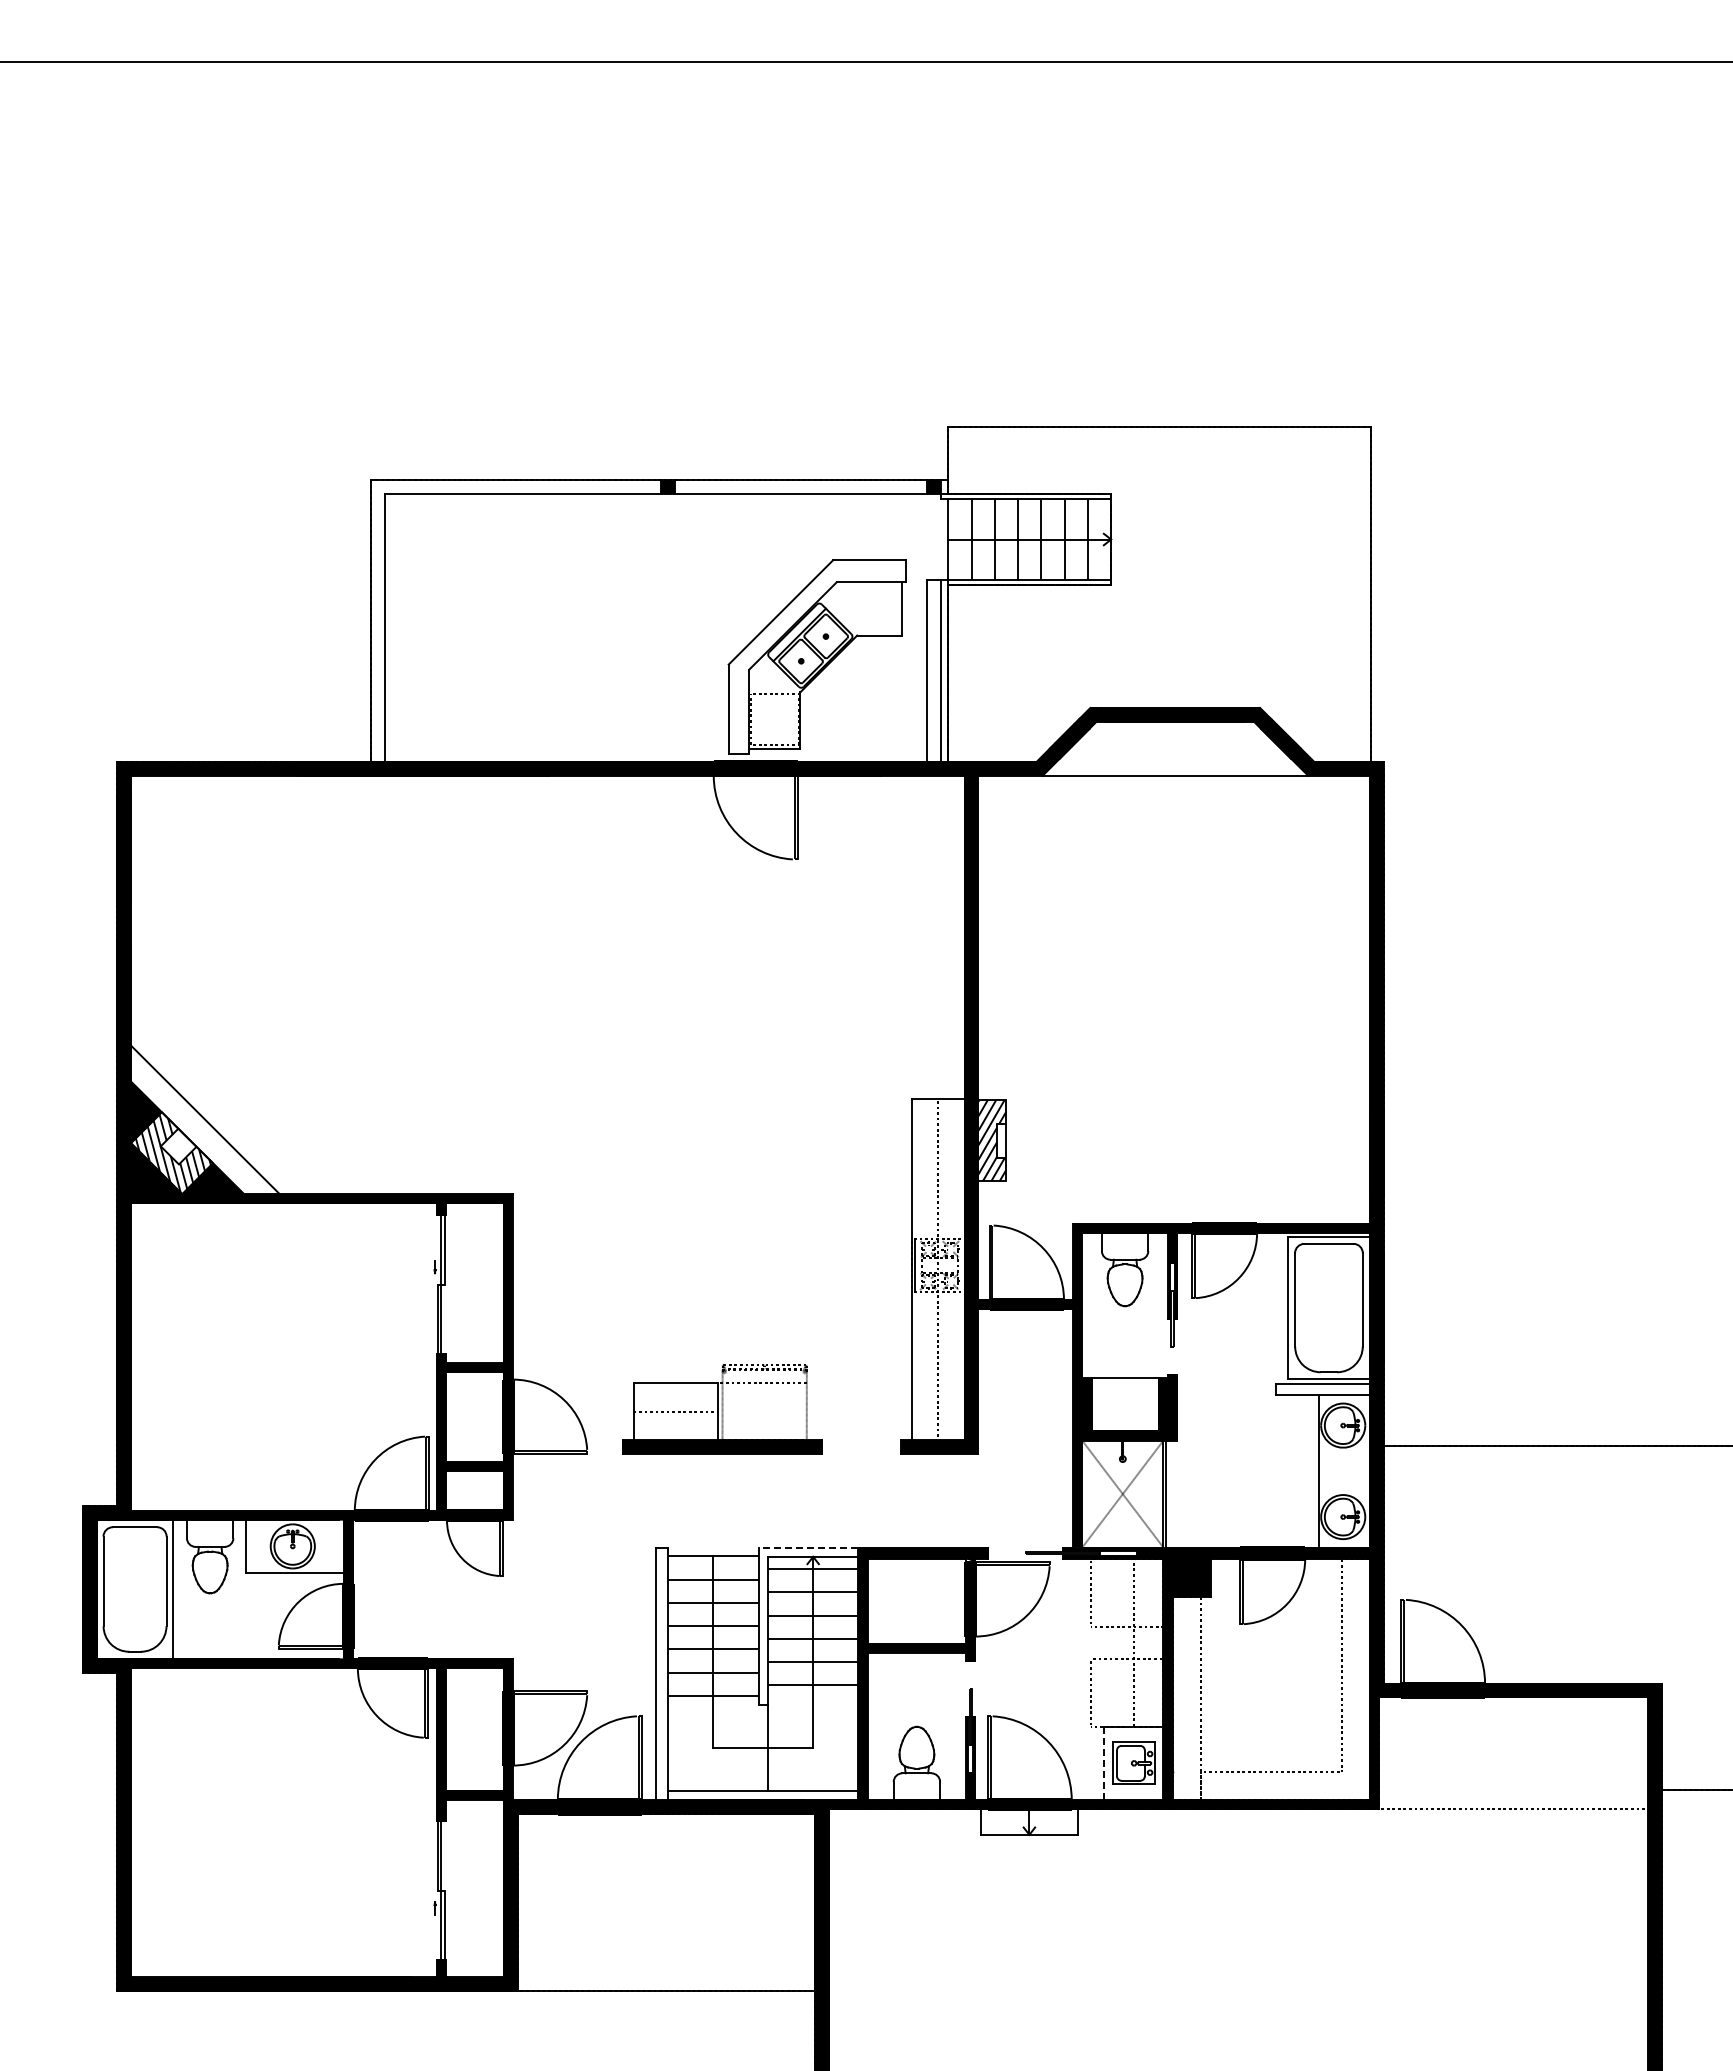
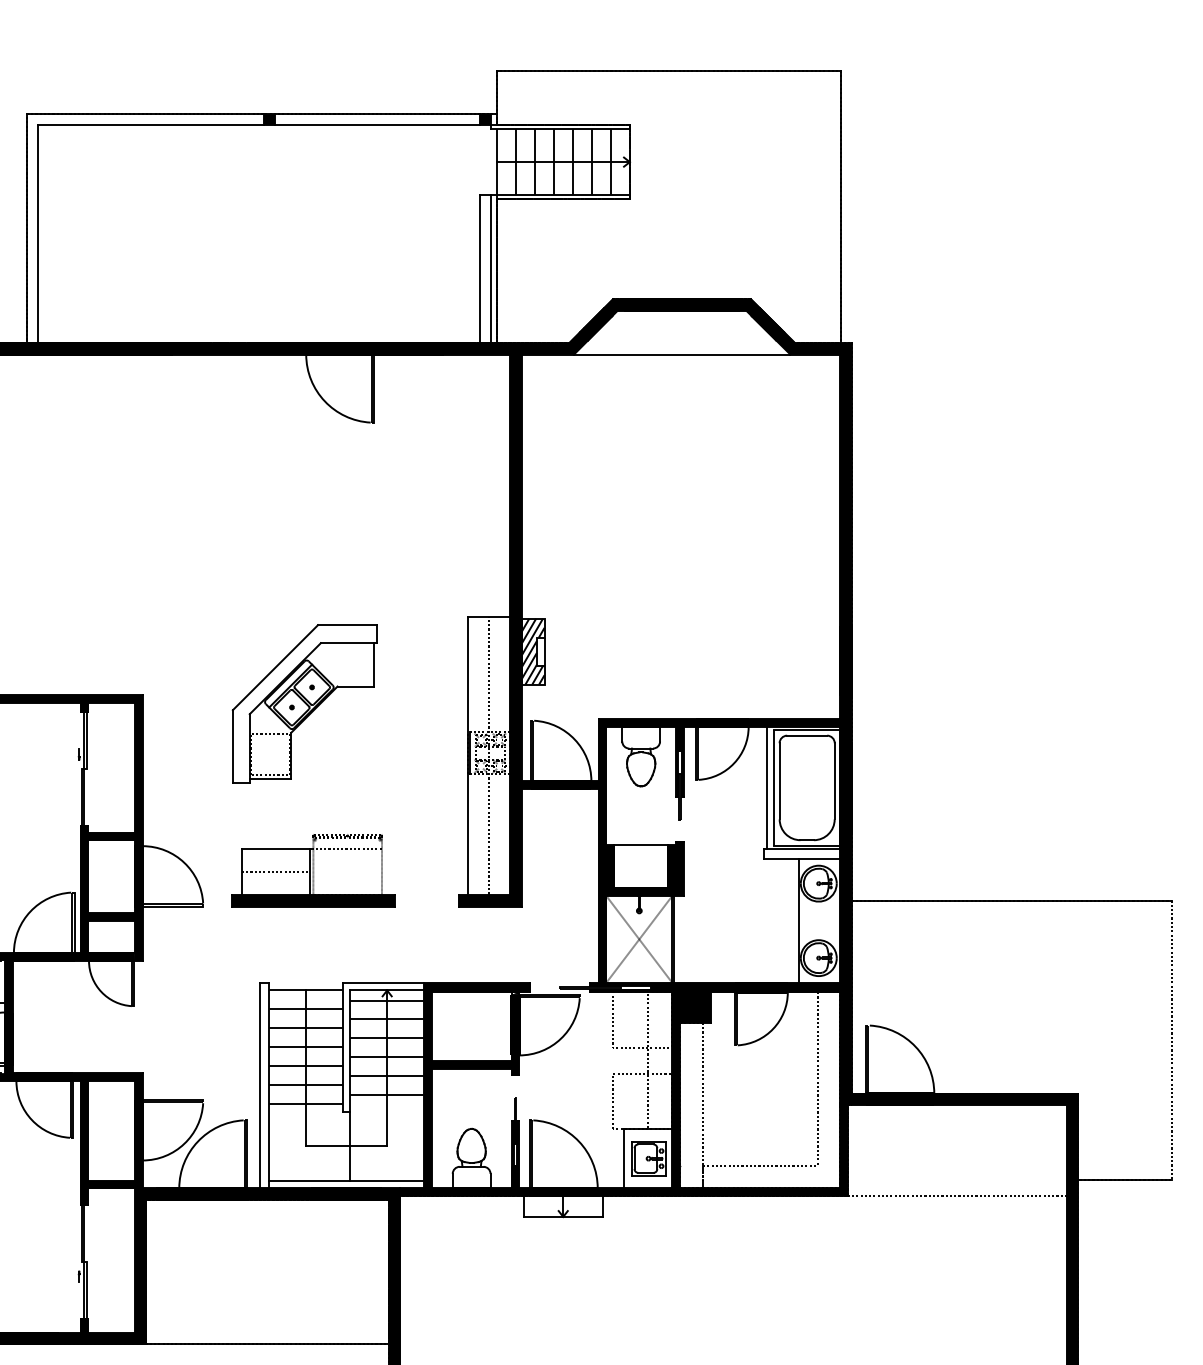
part: (816, 656) -> (304, 703), moved
line: (1279, 1308) -> (766, 788), added
line: (808, 1547) -> (383, 982), dashed -> solid
line: (1104, 1763) -> (624, 1158), dashed -> solid

